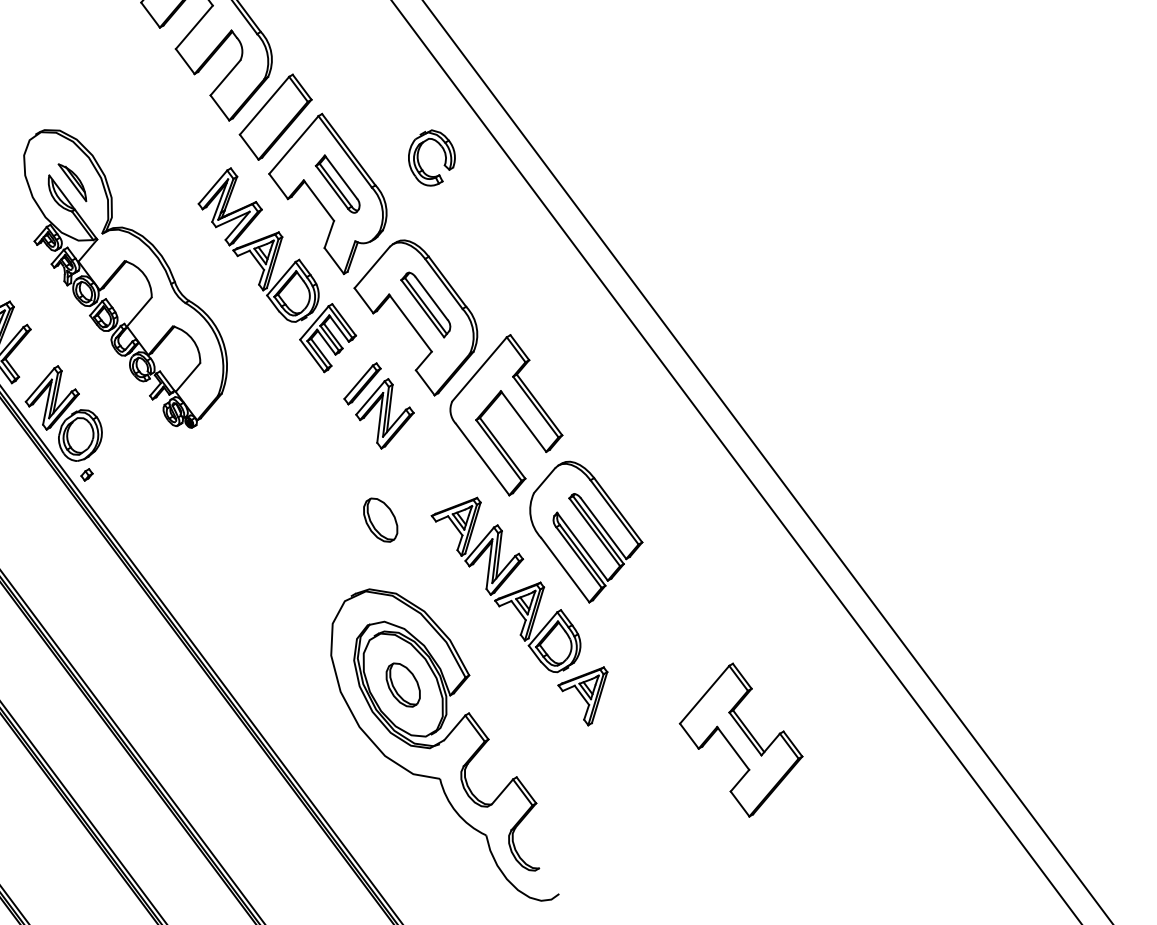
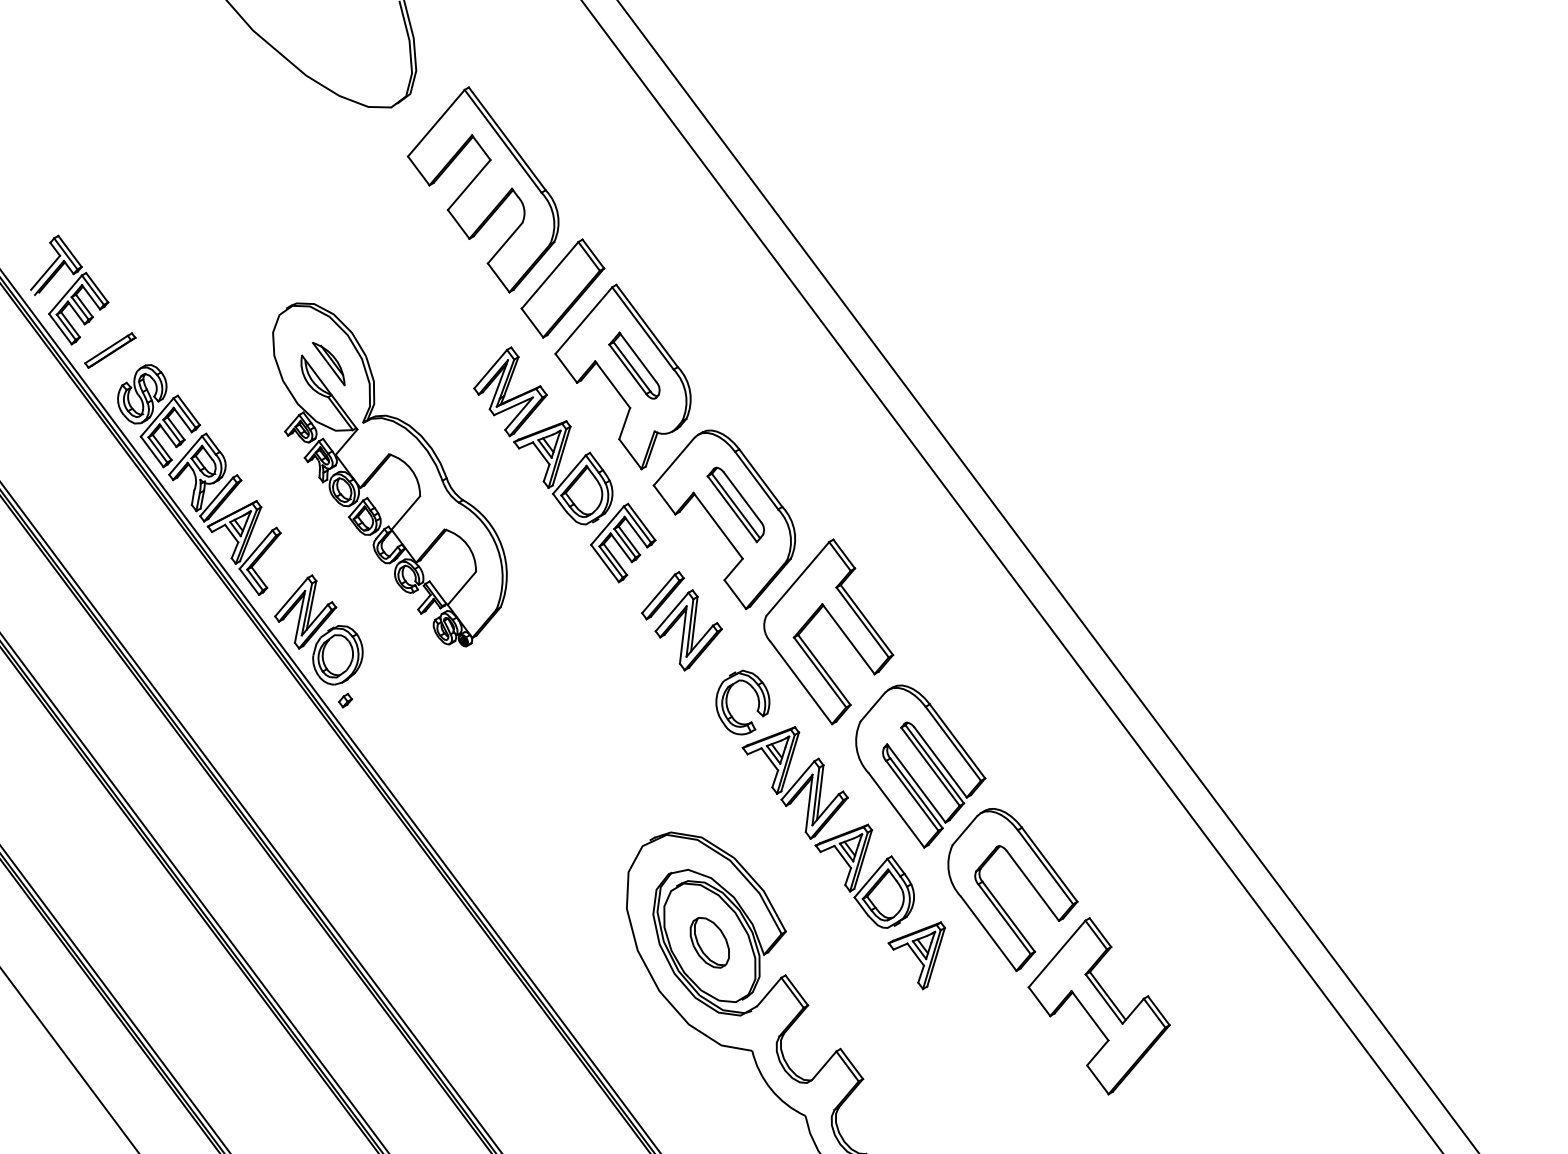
part: (419, 162) -> (728, 707), moved
part: (380, 519) -> (683, 752), removed
part: (654, 650) -> (999, 902), added

